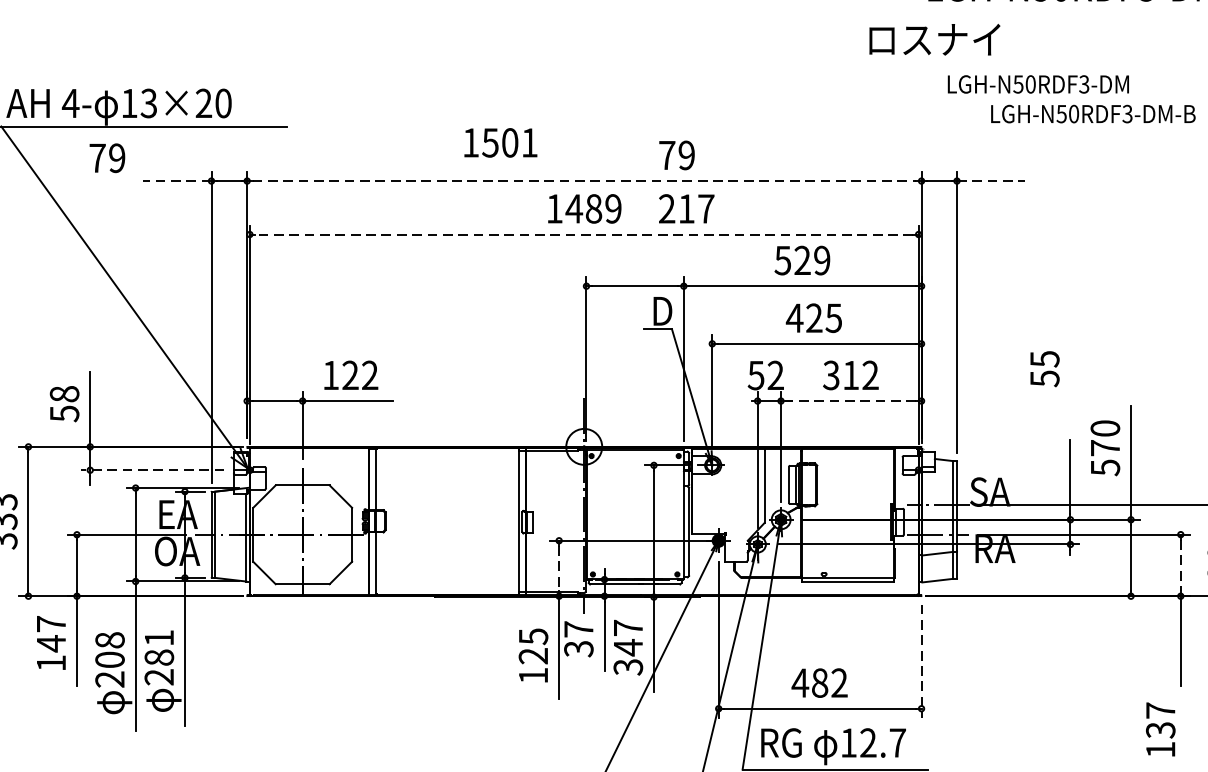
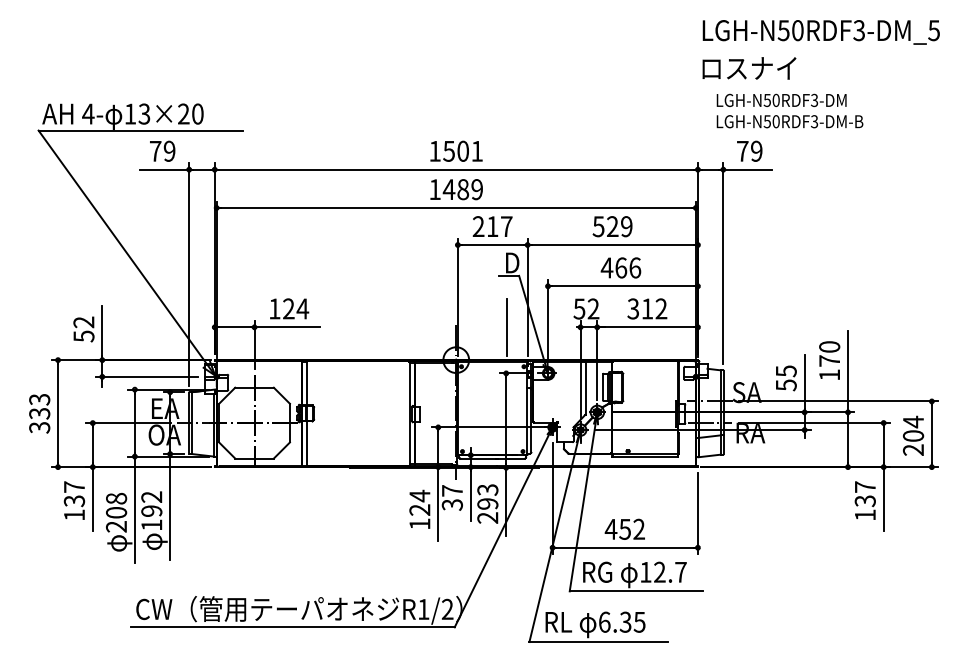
text: (934, 39) -> (749, 68), moved
text: (1092, 113) -> (789, 121), moved
text: (500, 141) -> (456, 150), moved
text: (676, 154) -> (749, 150), moved
text: (107, 157) -> (162, 150), moved
line: (177, 180) -> (164, 169), dashed -> solid
line: (584, 180) -> (456, 169), dashed -> solid
line: (990, 180) -> (747, 169), dashed -> solid
text: (686, 208) -> (492, 226), moved
line: (584, 233) -> (456, 207), dashed -> solid
text: (824, 317) -> (628, 267), 425 -> 466
text: (1045, 369) -> (786, 378), moved
text: (369, 374) -> (302, 308), 122 -> 124
text: (63, 394) -> (83, 322), 58 -> 52
line: (654, 401) -> (506, 327), added
line: (851, 401) -> (647, 327), dashed -> solid
text: (1105, 468) -> (829, 375), 570 -> 170
line: (151, 469) -> (146, 376), dashed -> solid
line: (1180, 566) -> (883, 445), dashed -> solid
line: (559, 568) -> (438, 447), dashed -> solid
text: (532, 635) -> (419, 495), 125 -> 124
text: (51, 642) -> (74, 500), 147 -> 137
text: (627, 646) -> (487, 503), 347 -> 293
text: (158, 656) -> (151, 510), 281 -> 192
line: (920, 662) -> (697, 514), dashed -> solid
text: (820, 681) -> (625, 528), 482 -> 452
text: (1159, 729) -> (864, 500), moved

